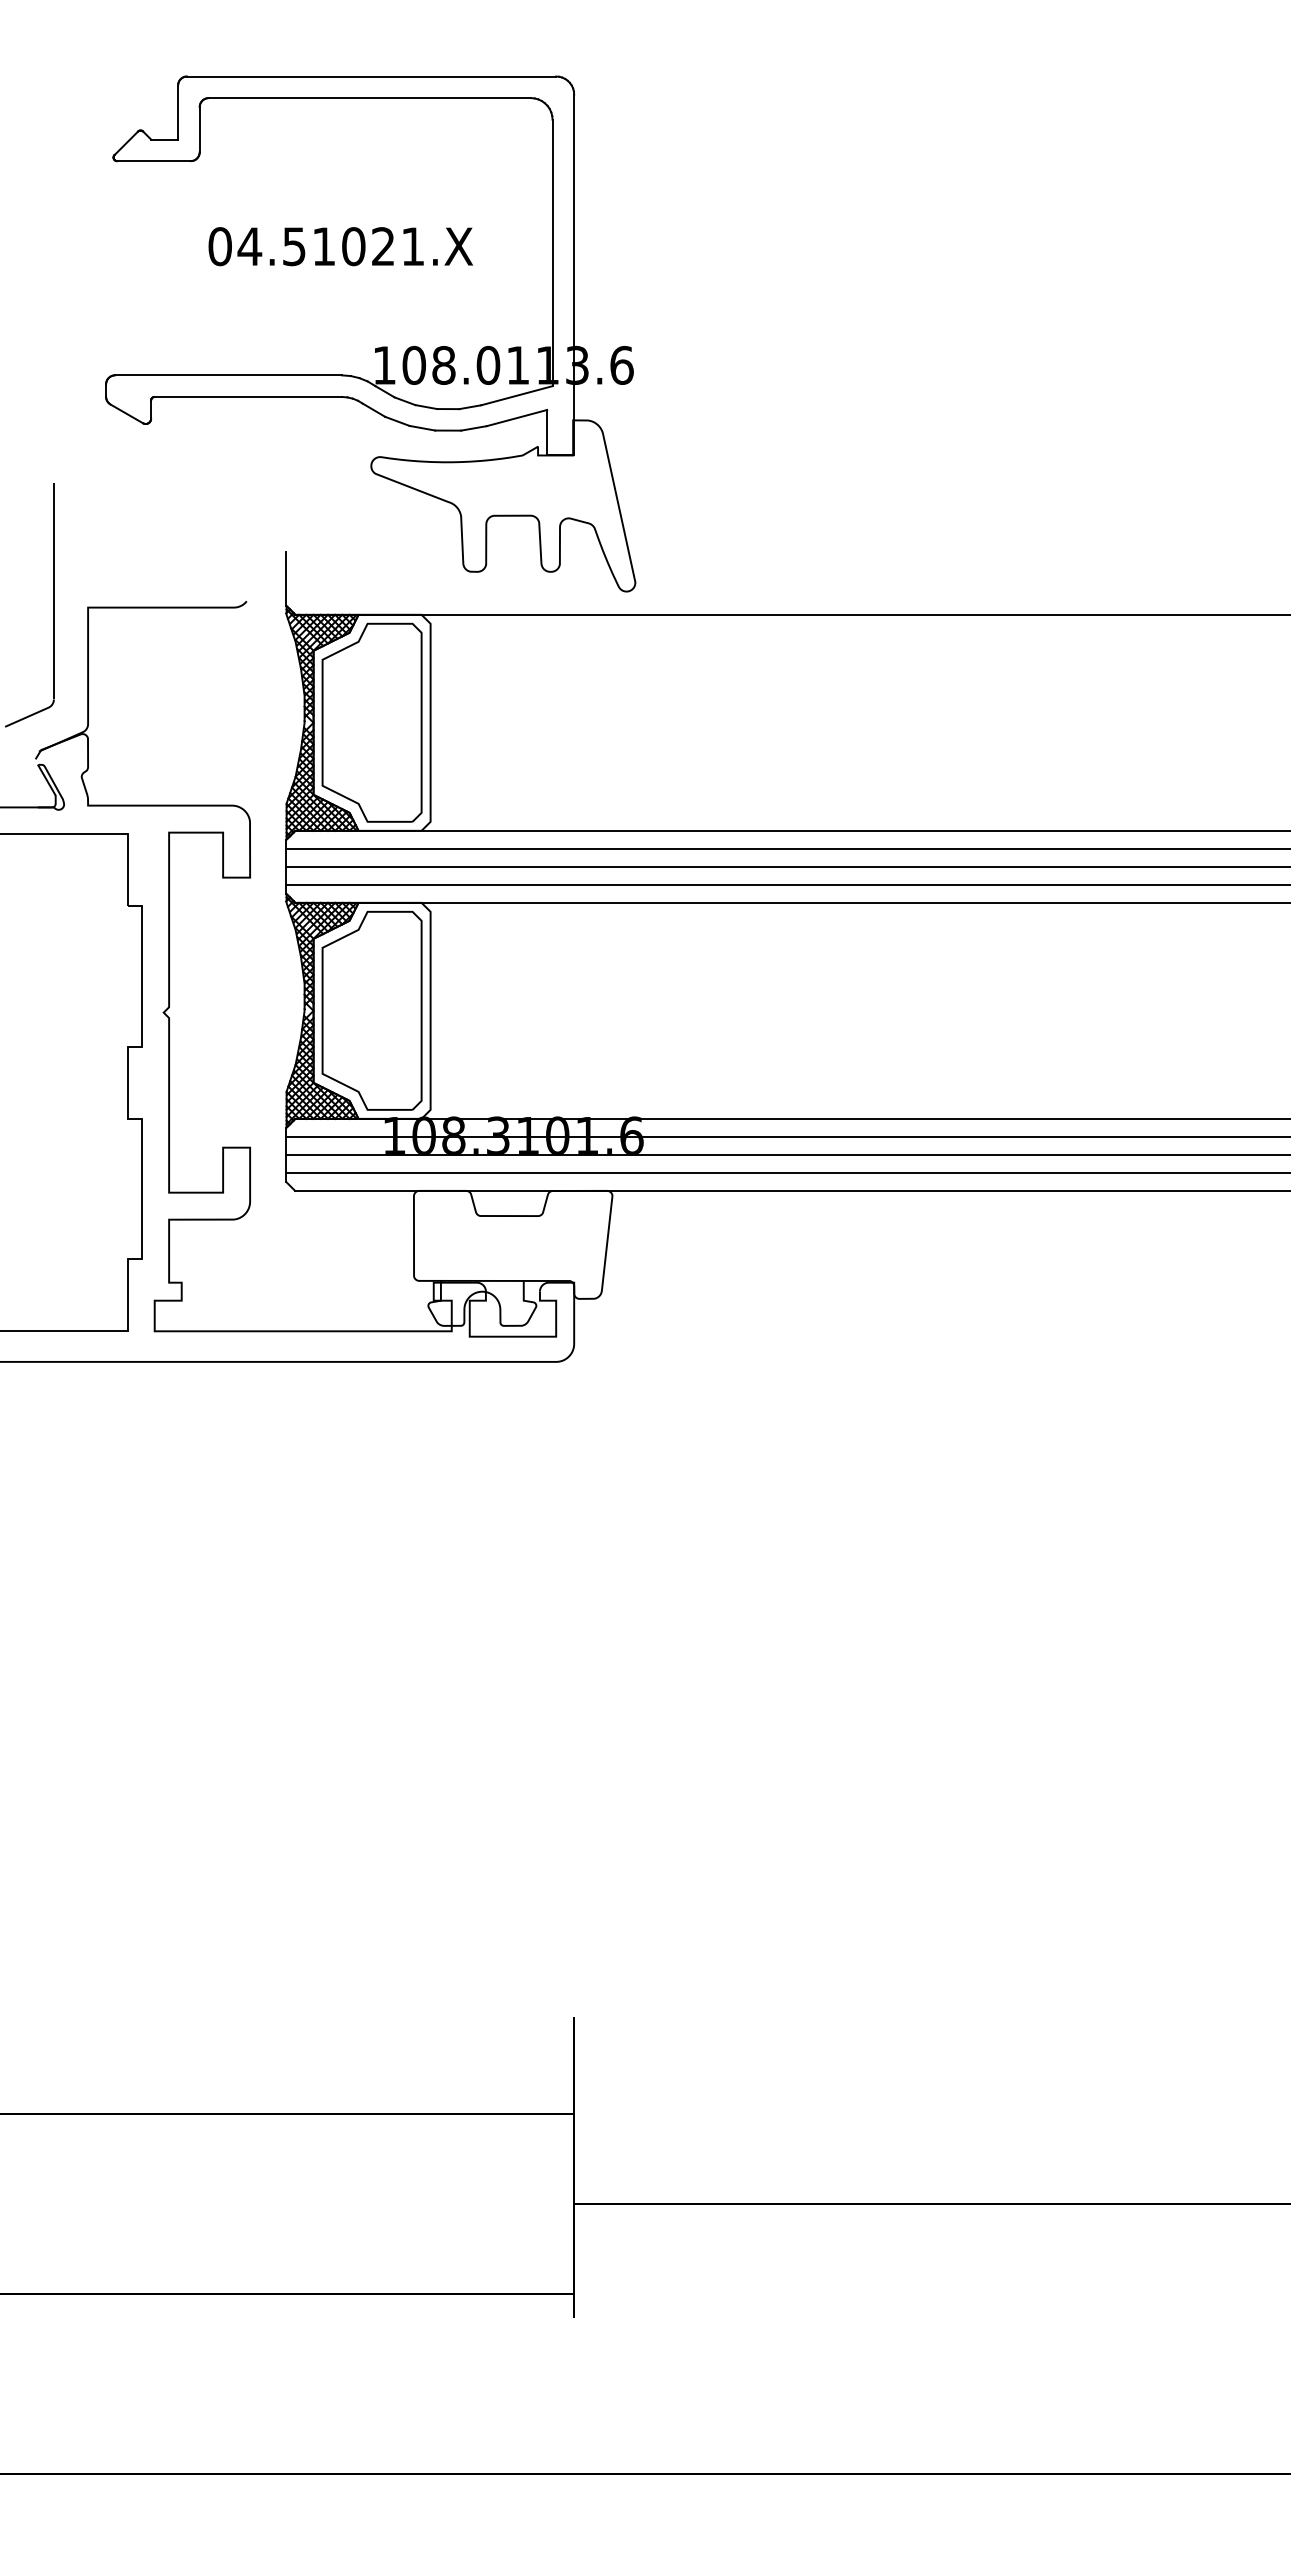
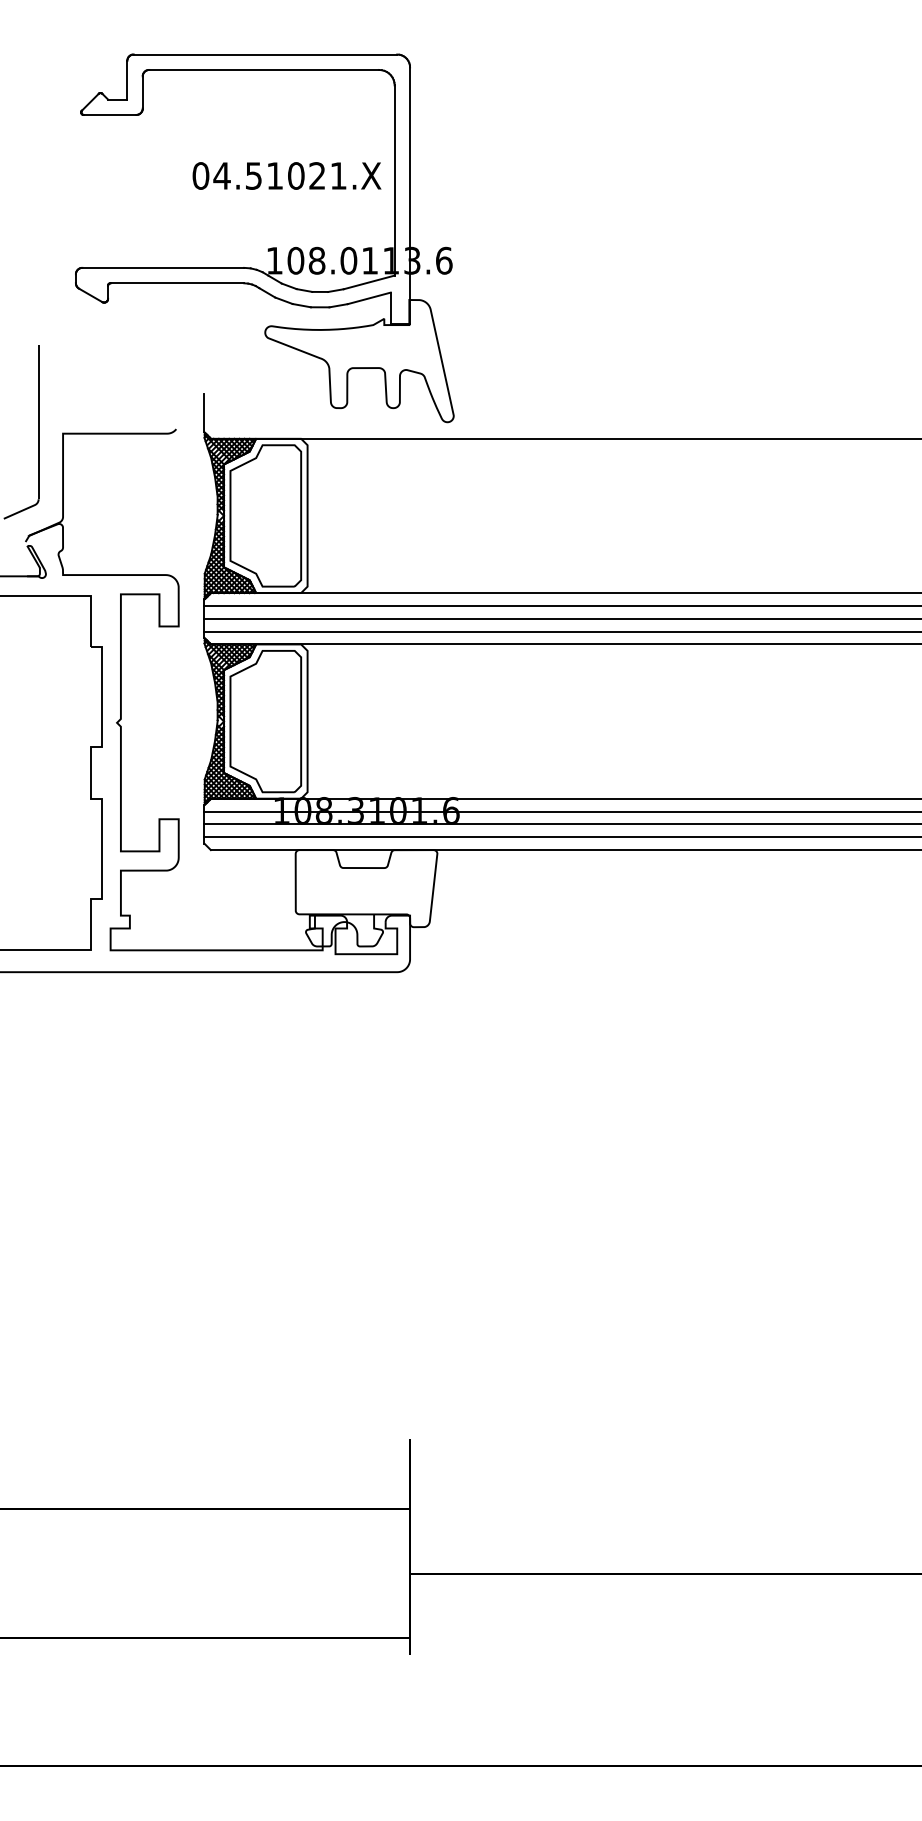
text: (340, 246) -> (286, 175), moved

